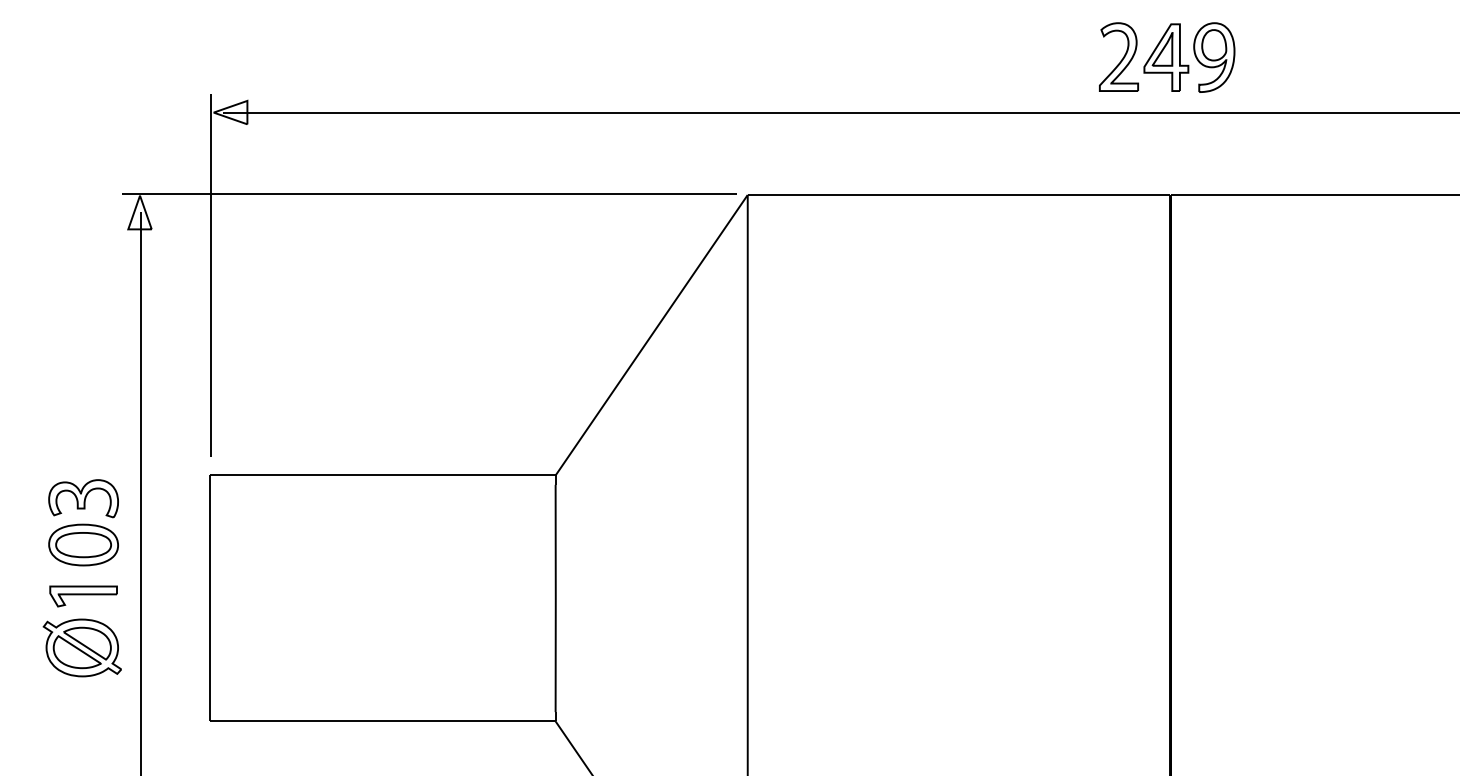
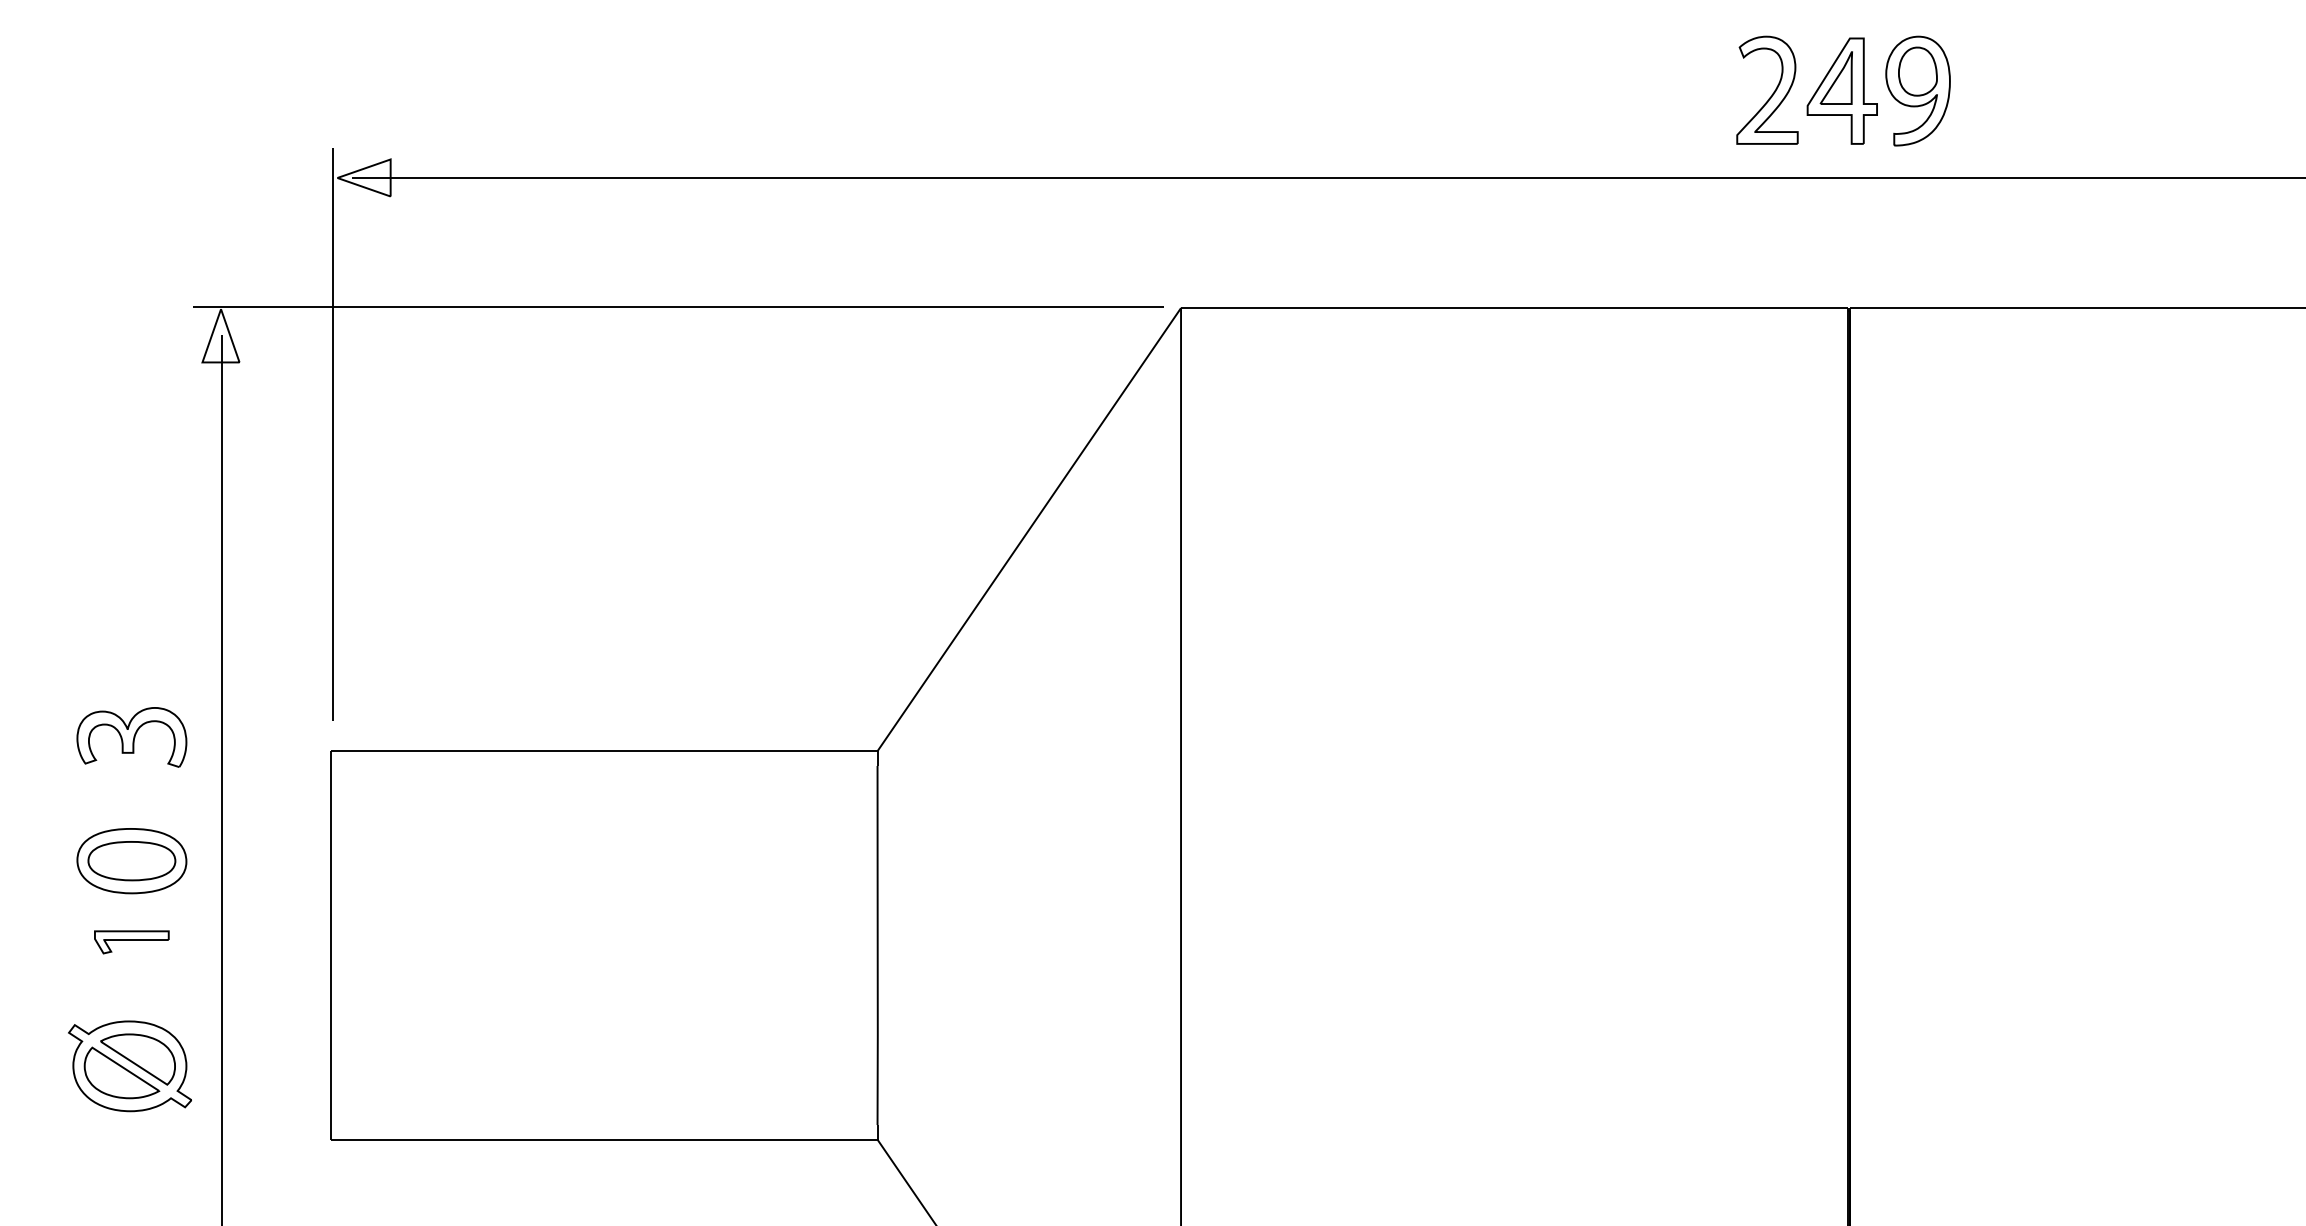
part: (83, 498) -> (131, 737), moved
part: (83, 596) -> (131, 942), size x0.7
part: (81, 647) -> (128, 1065), moved

